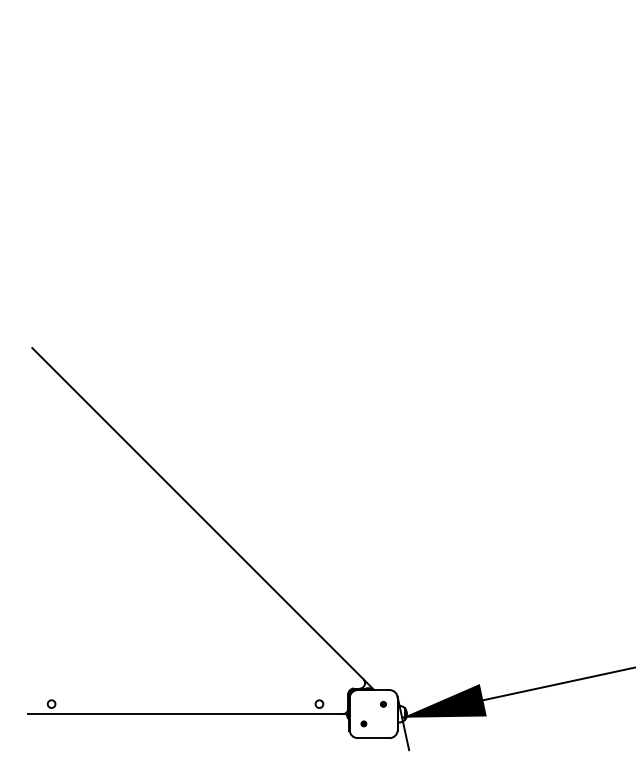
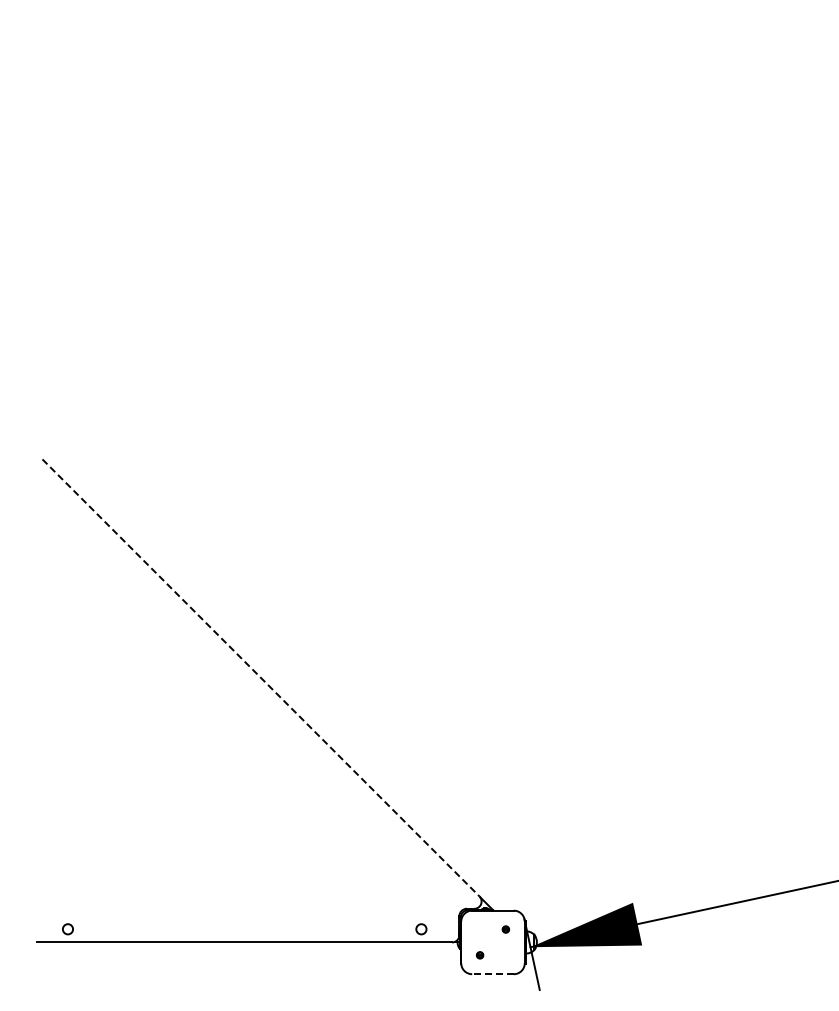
line: (198, 514) -> (261, 678), solid -> dashed
line: (374, 738) -> (493, 974), solid -> dashed

